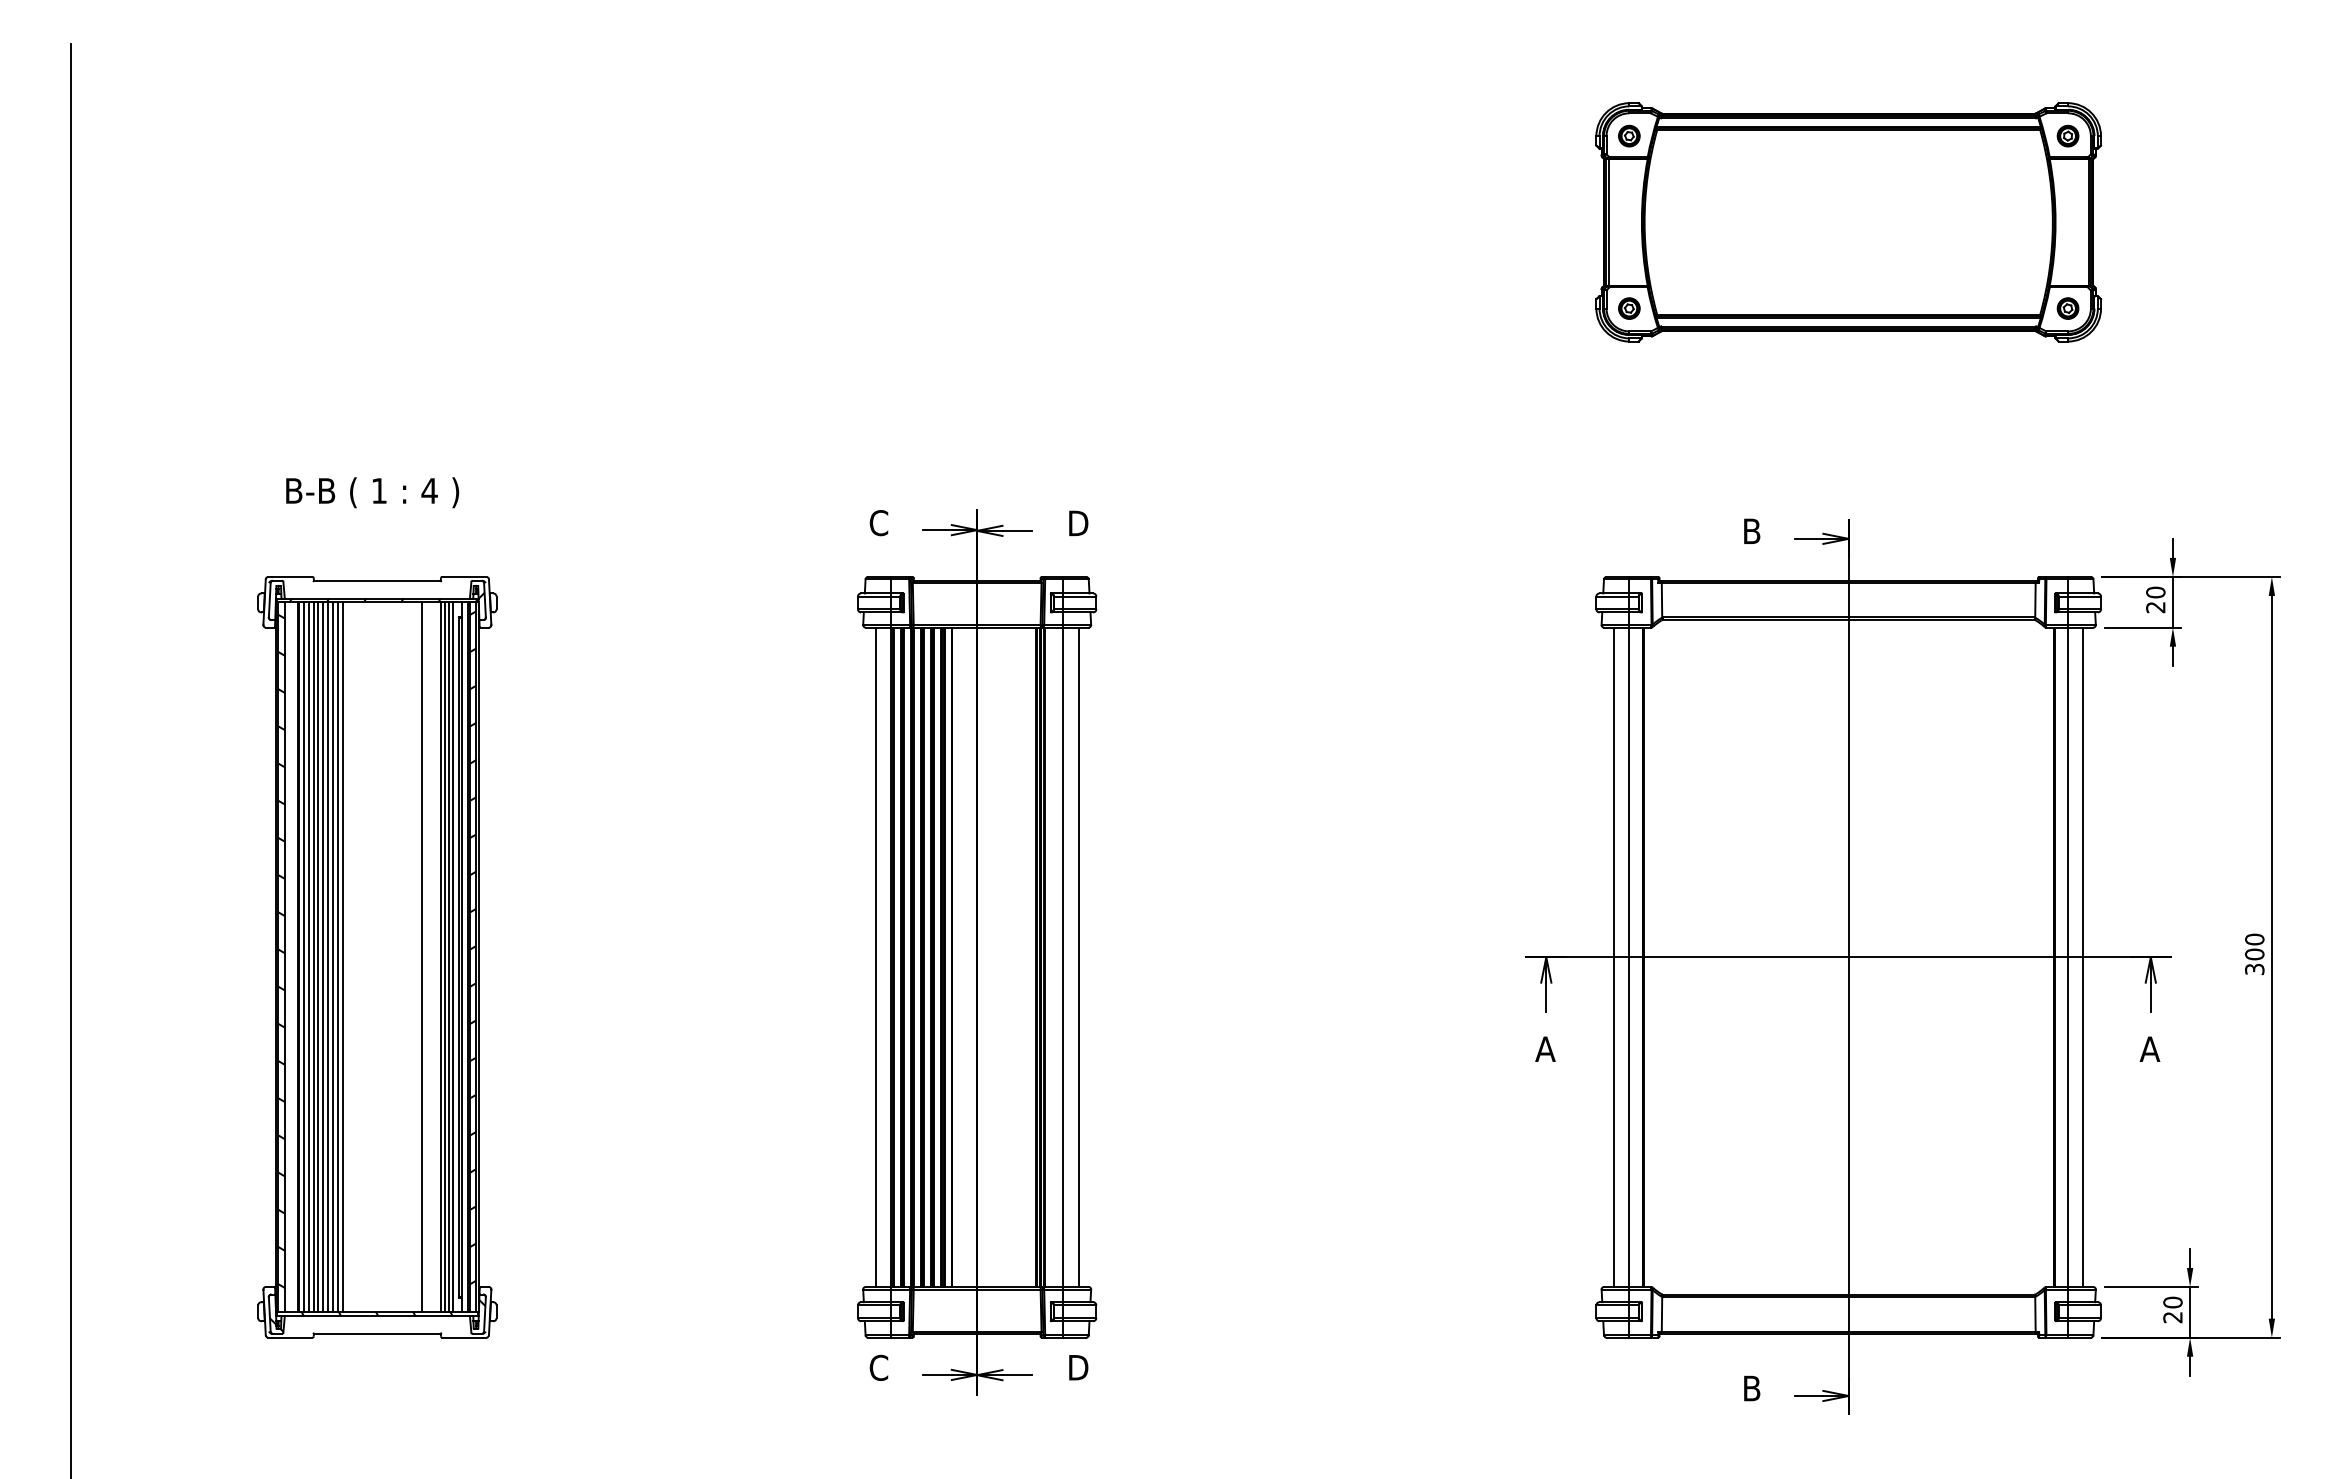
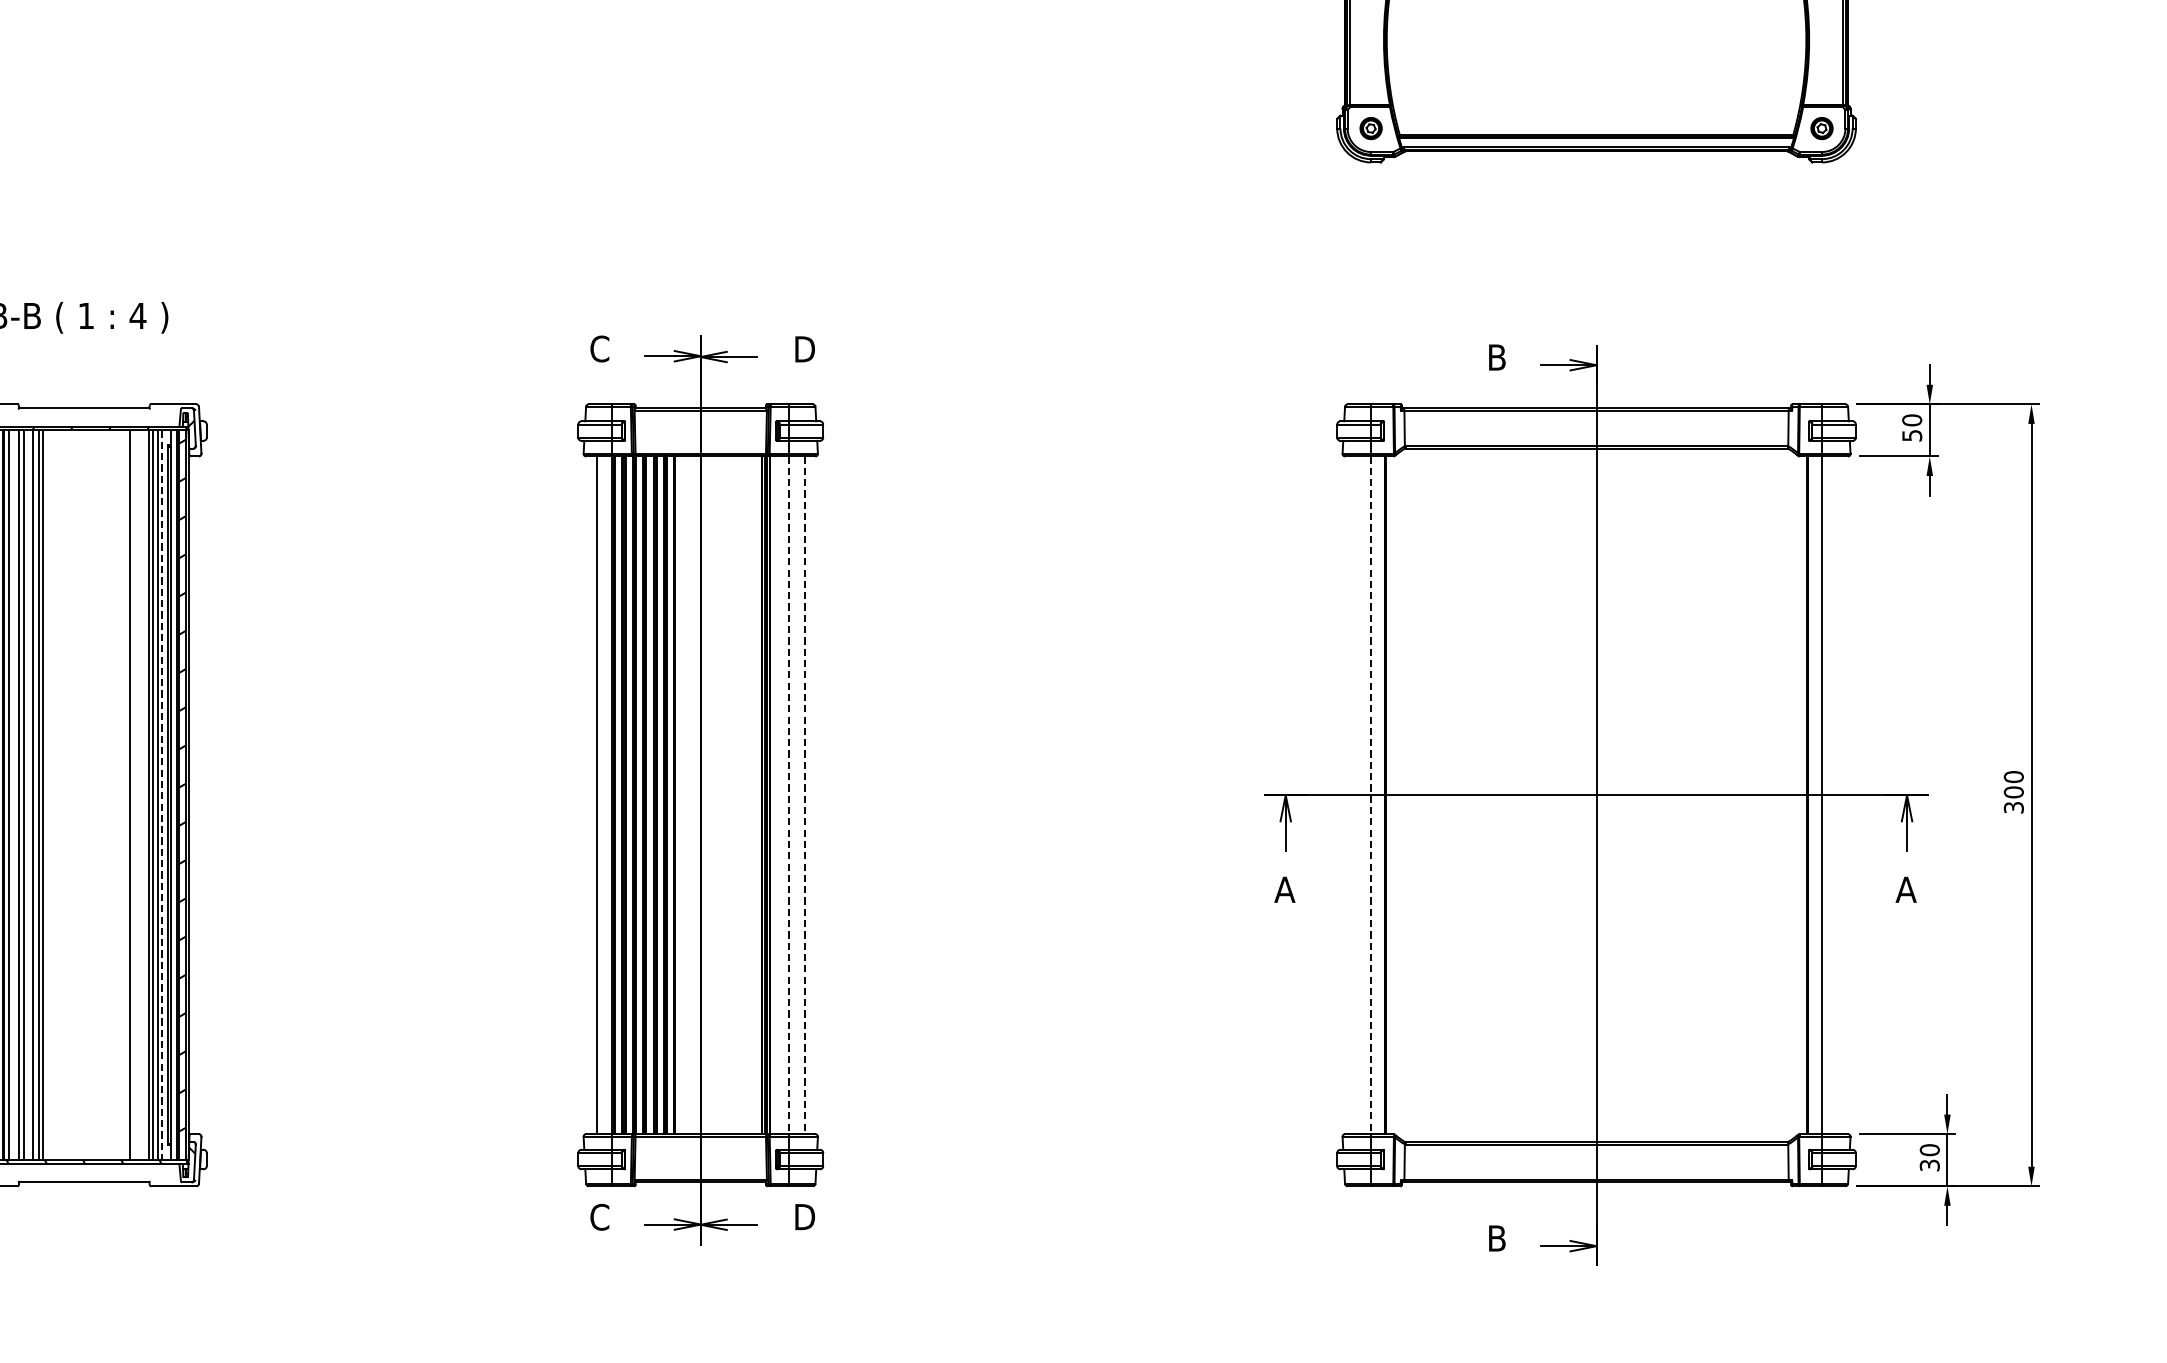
text: (2155, 607) -> (1911, 435), 20 -> 50
line: (1614, 956) -> (1355, 794), removed
line: (2083, 956) -> (1837, 794), removed
line: (308, 957) -> (13, 795), removed
line: (323, 957) -> (28, 795), removed
line: (342, 957) -> (48, 795), removed
line: (453, 957) -> (162, 795), solid -> dashed
line: (1063, 957) -> (789, 795), solid -> dashed
line: (1078, 957) -> (804, 795), solid -> dashed
line: (1629, 957) -> (1371, 795), solid -> dashed
text: (2172, 1317) -> (1929, 1165), 20 -> 30

